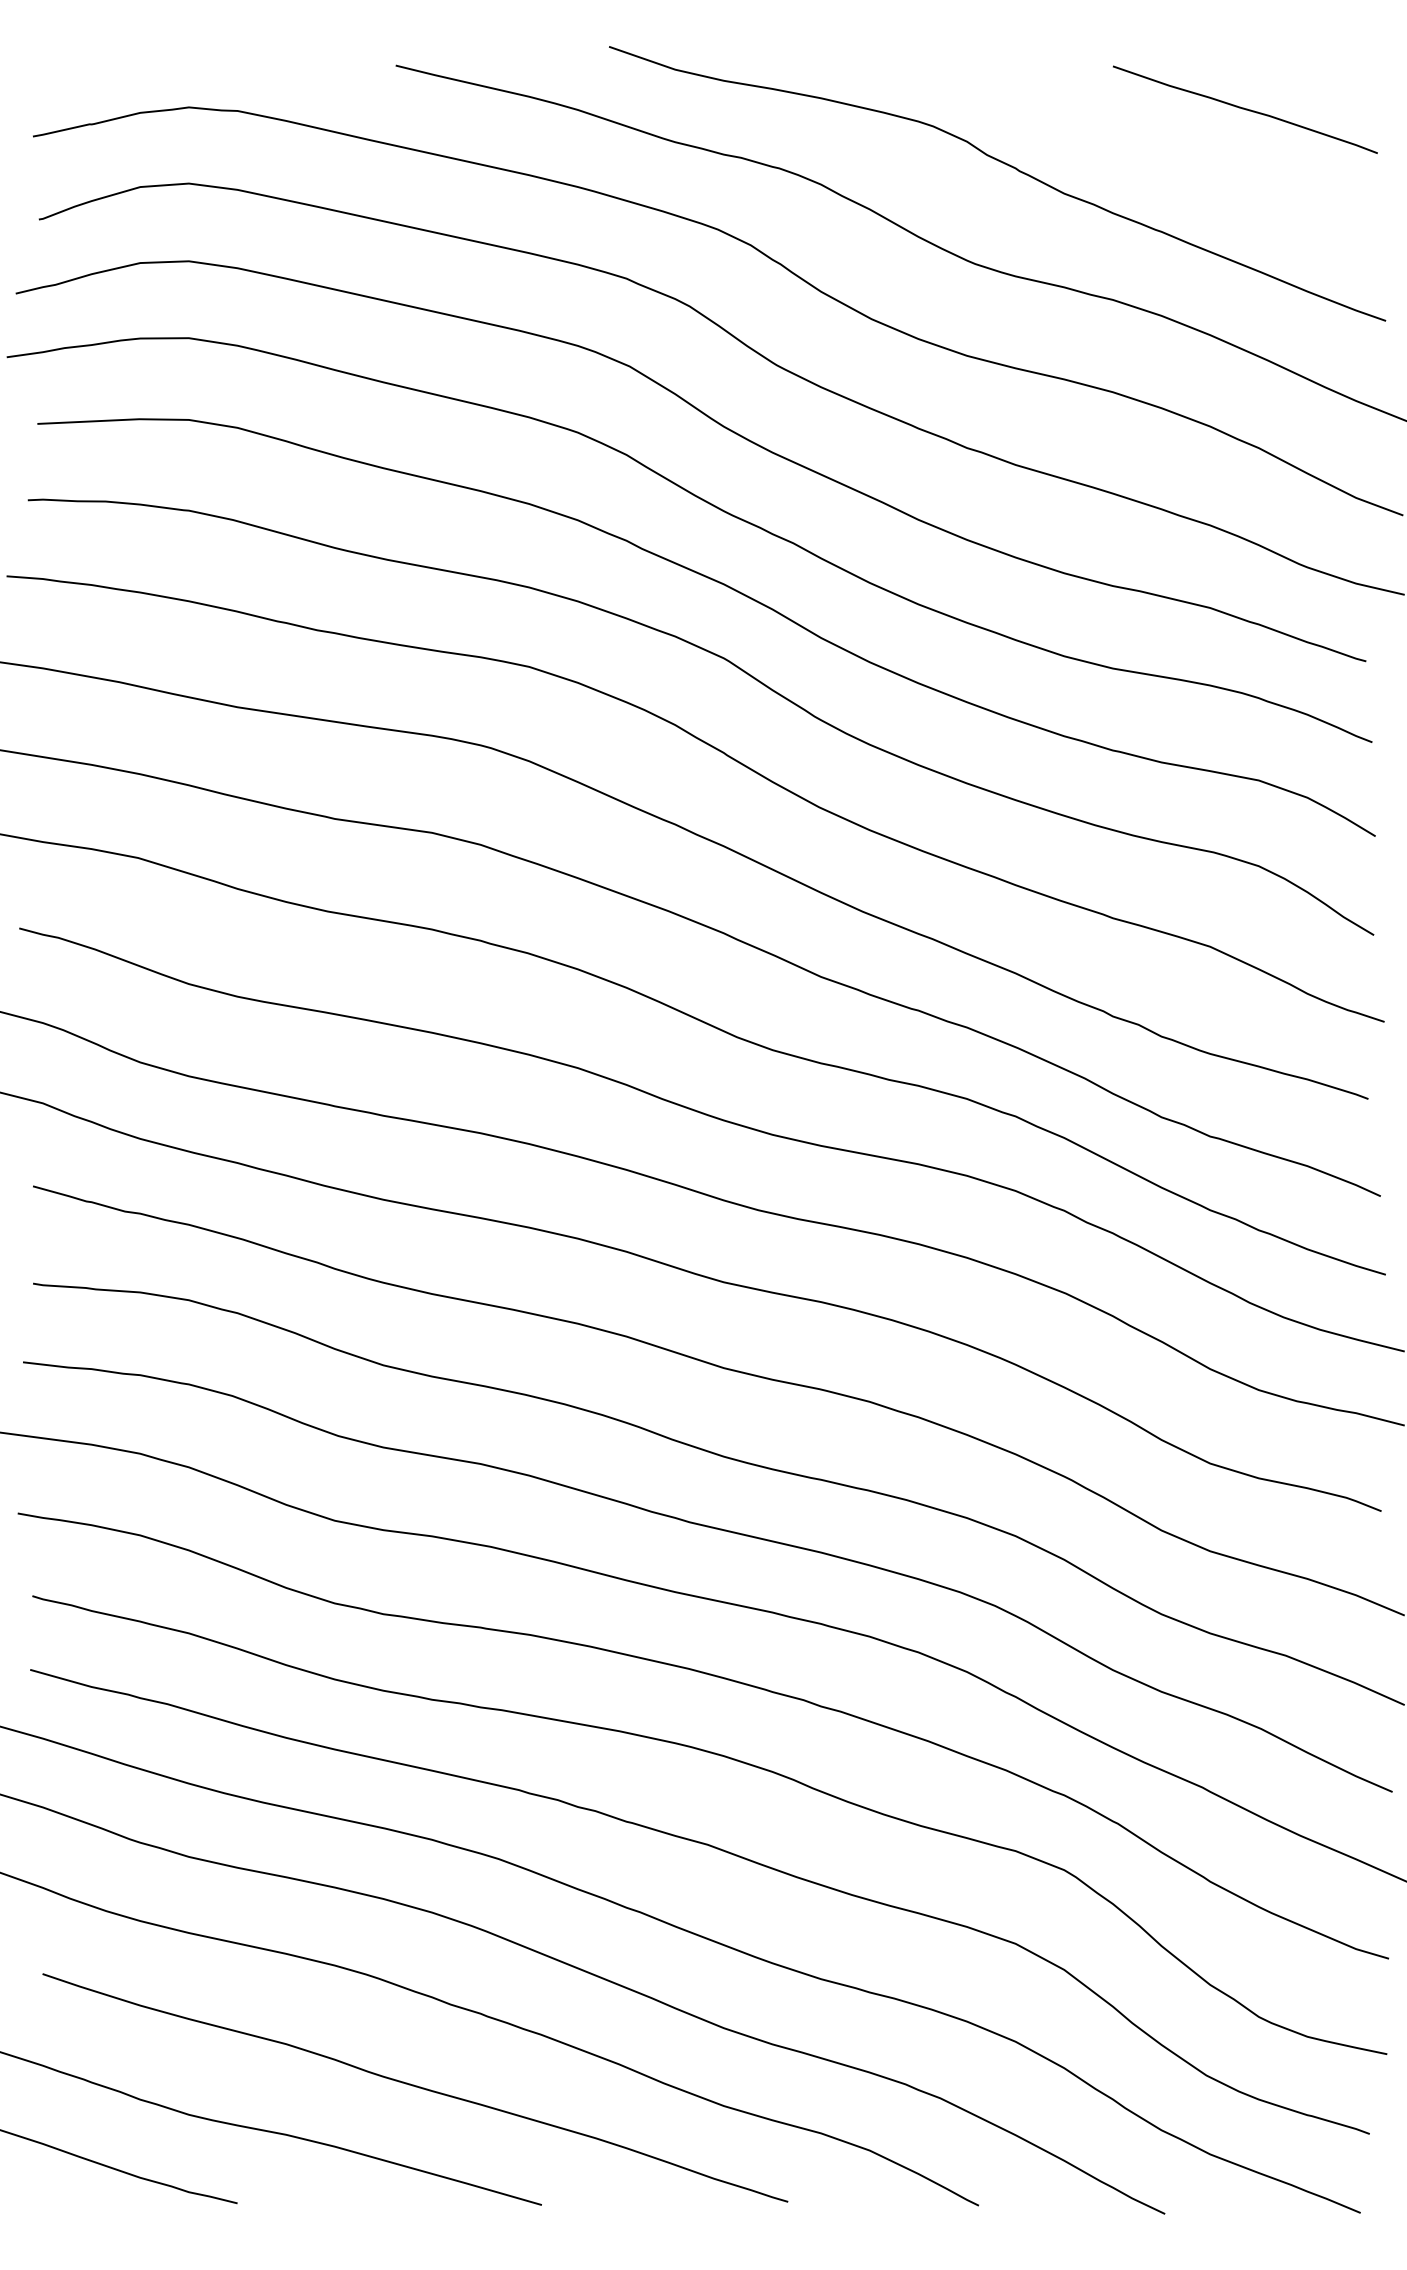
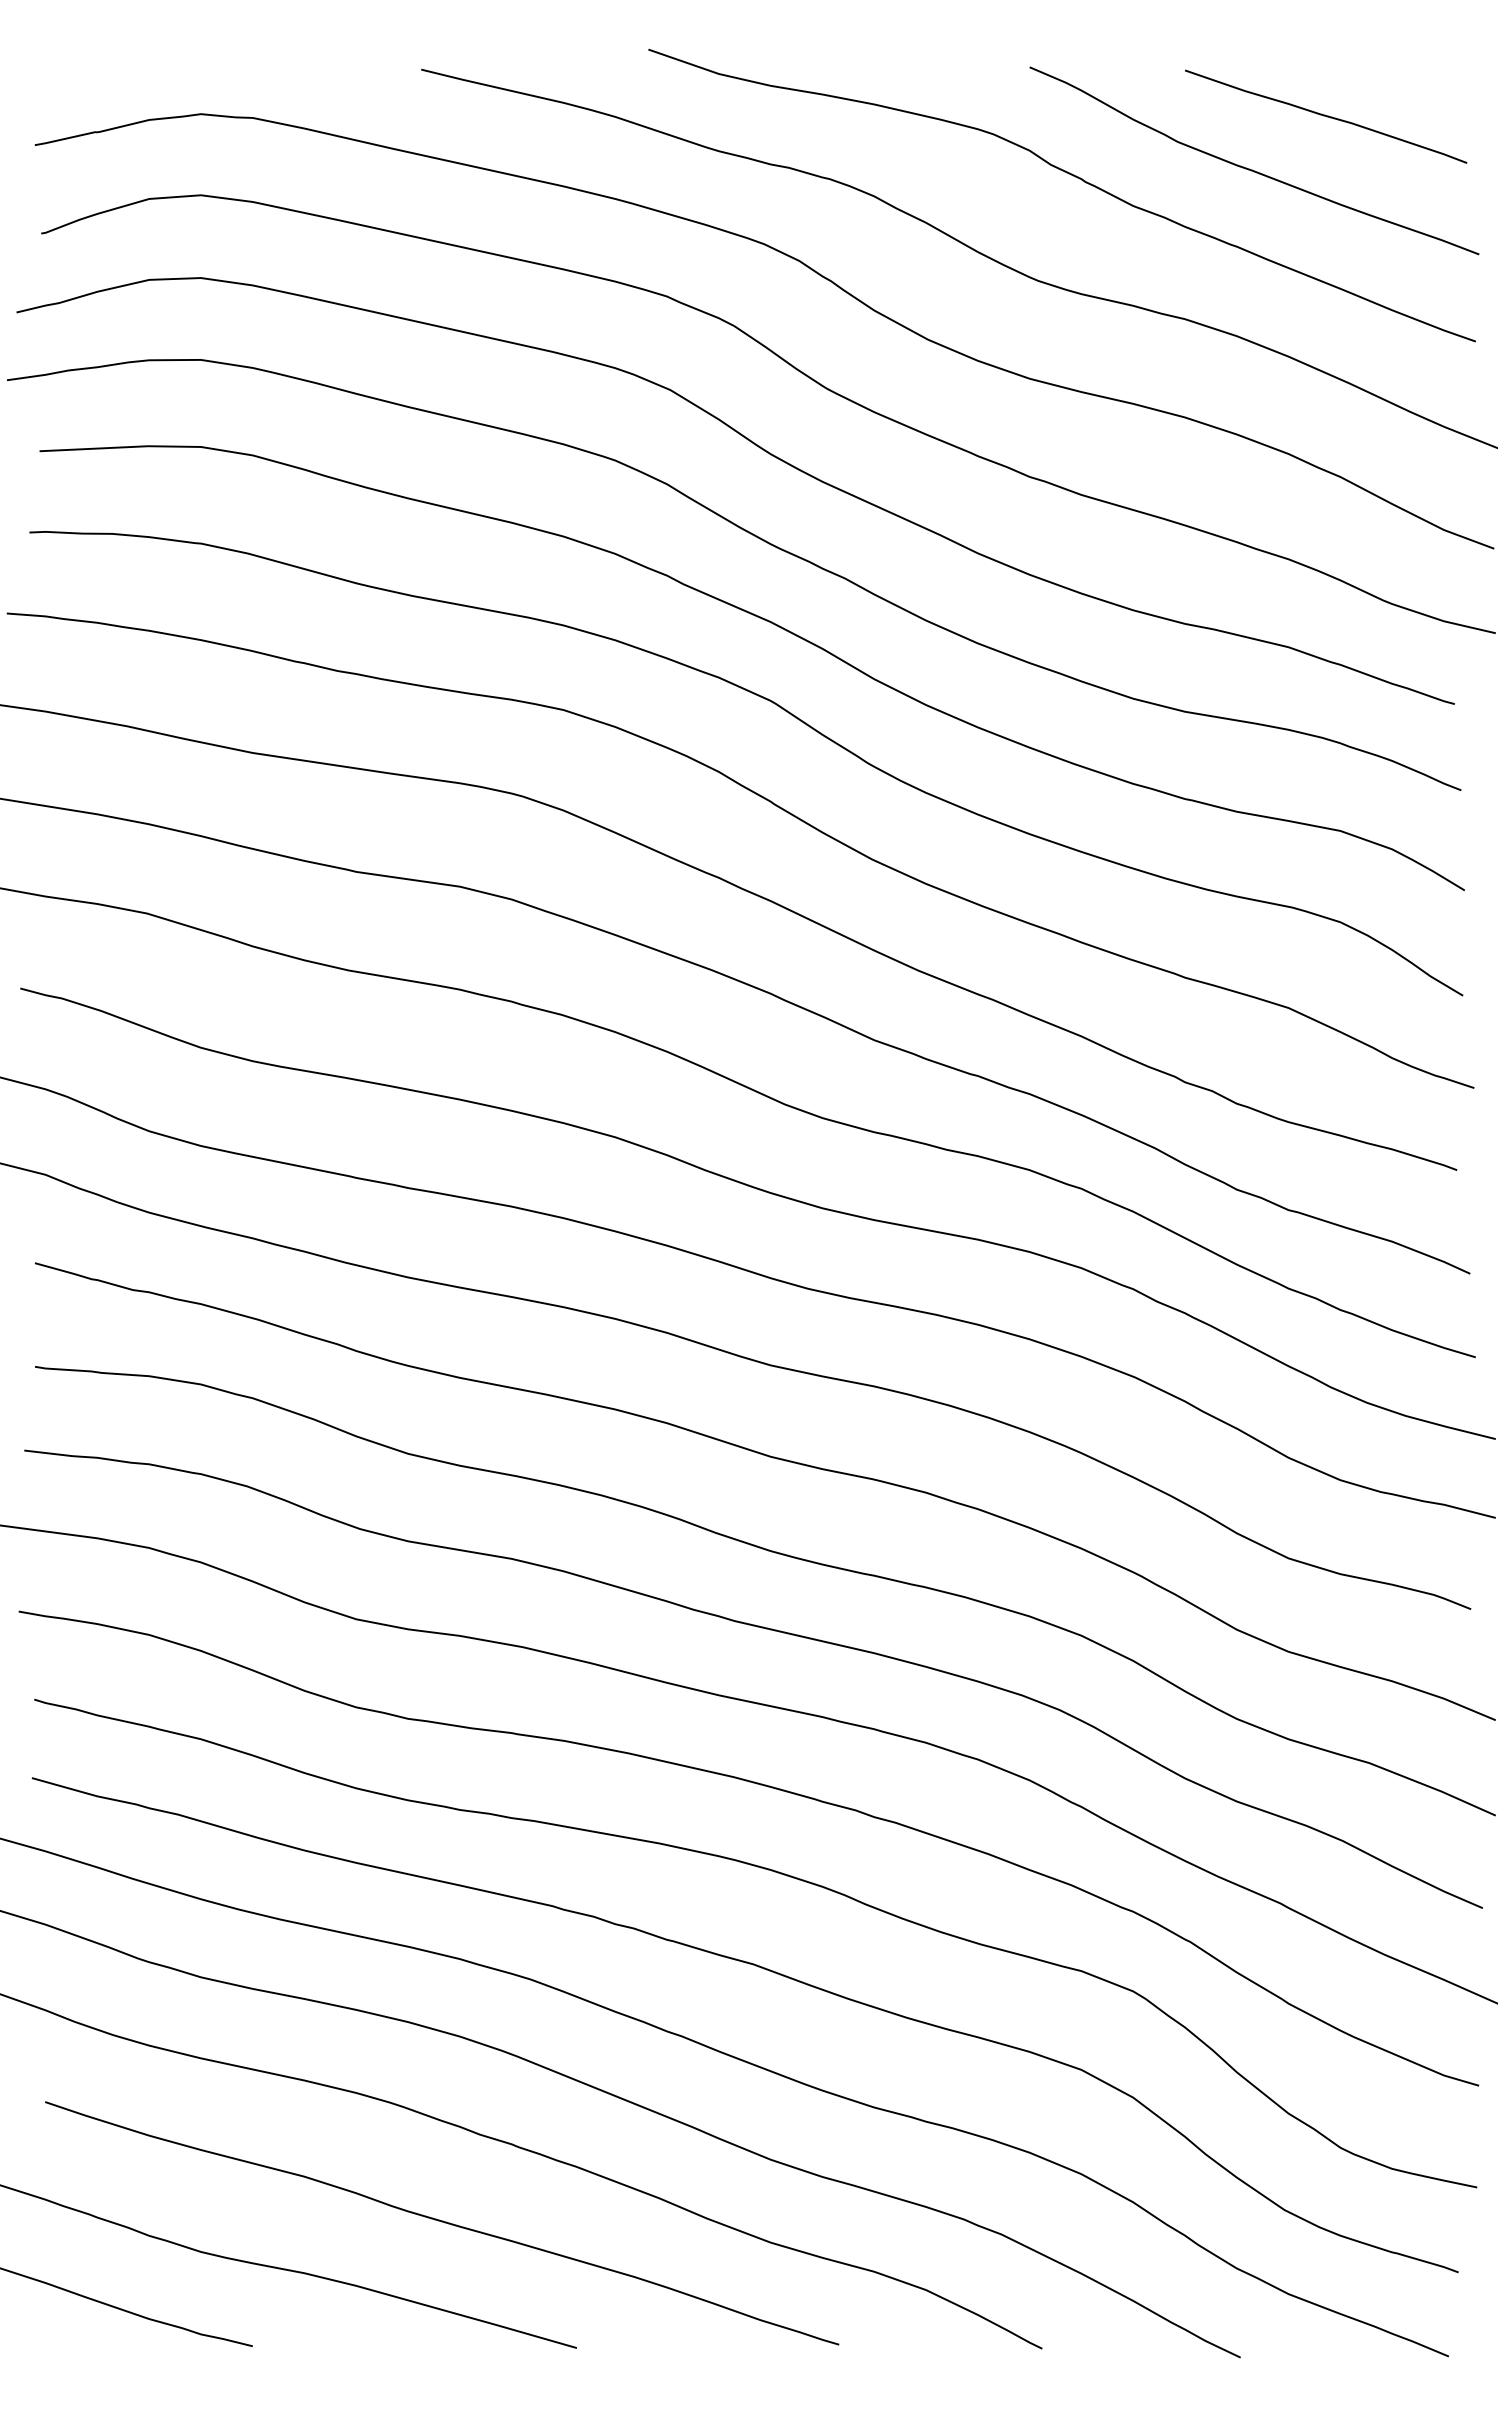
curve: (1176, 159) -> (1252, 169), added

